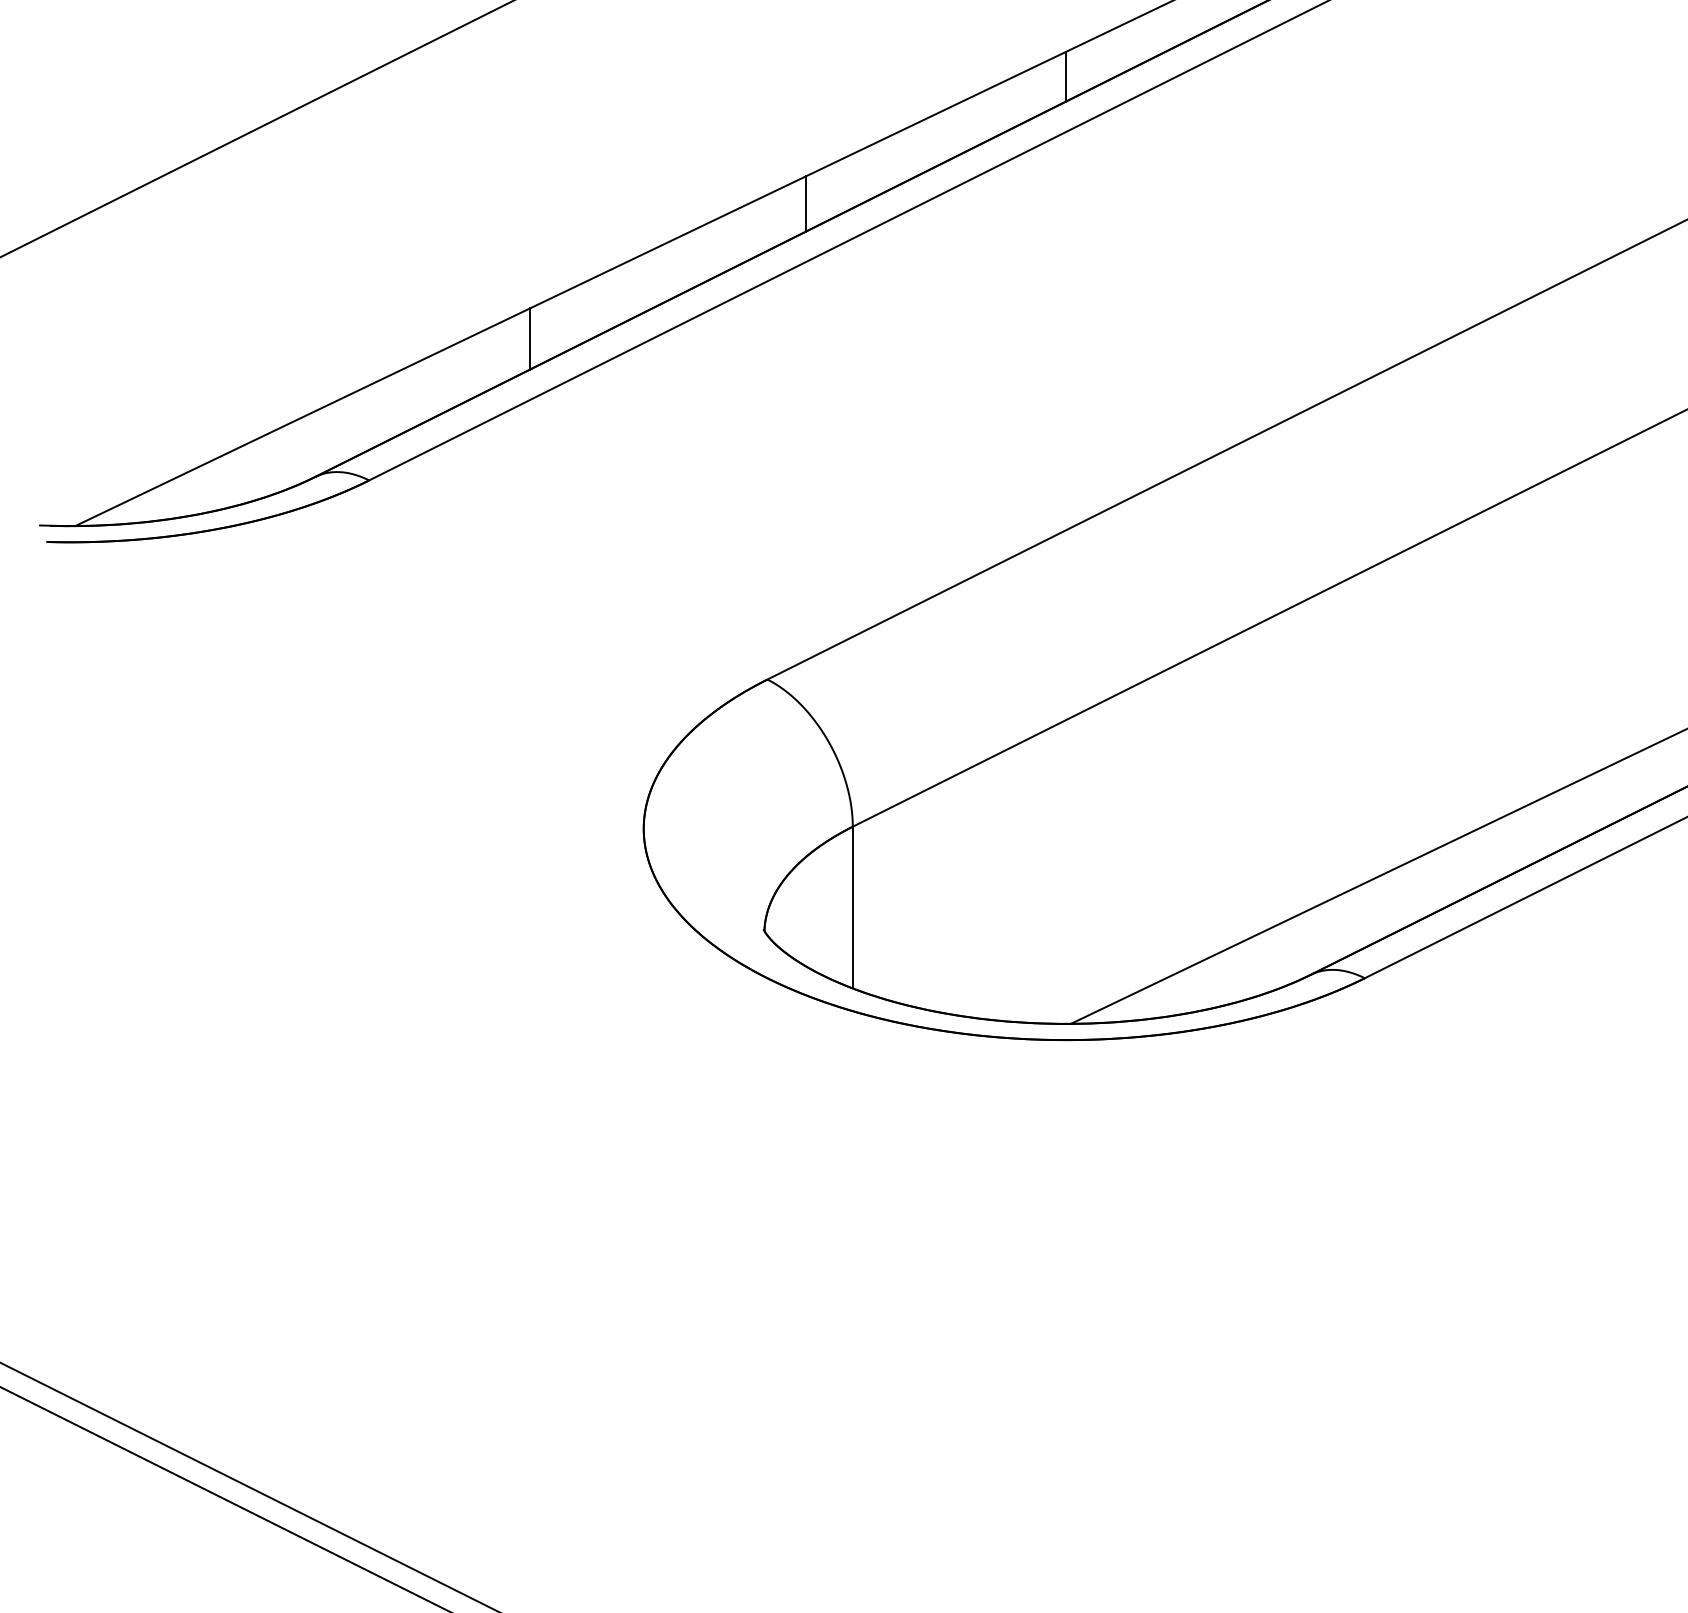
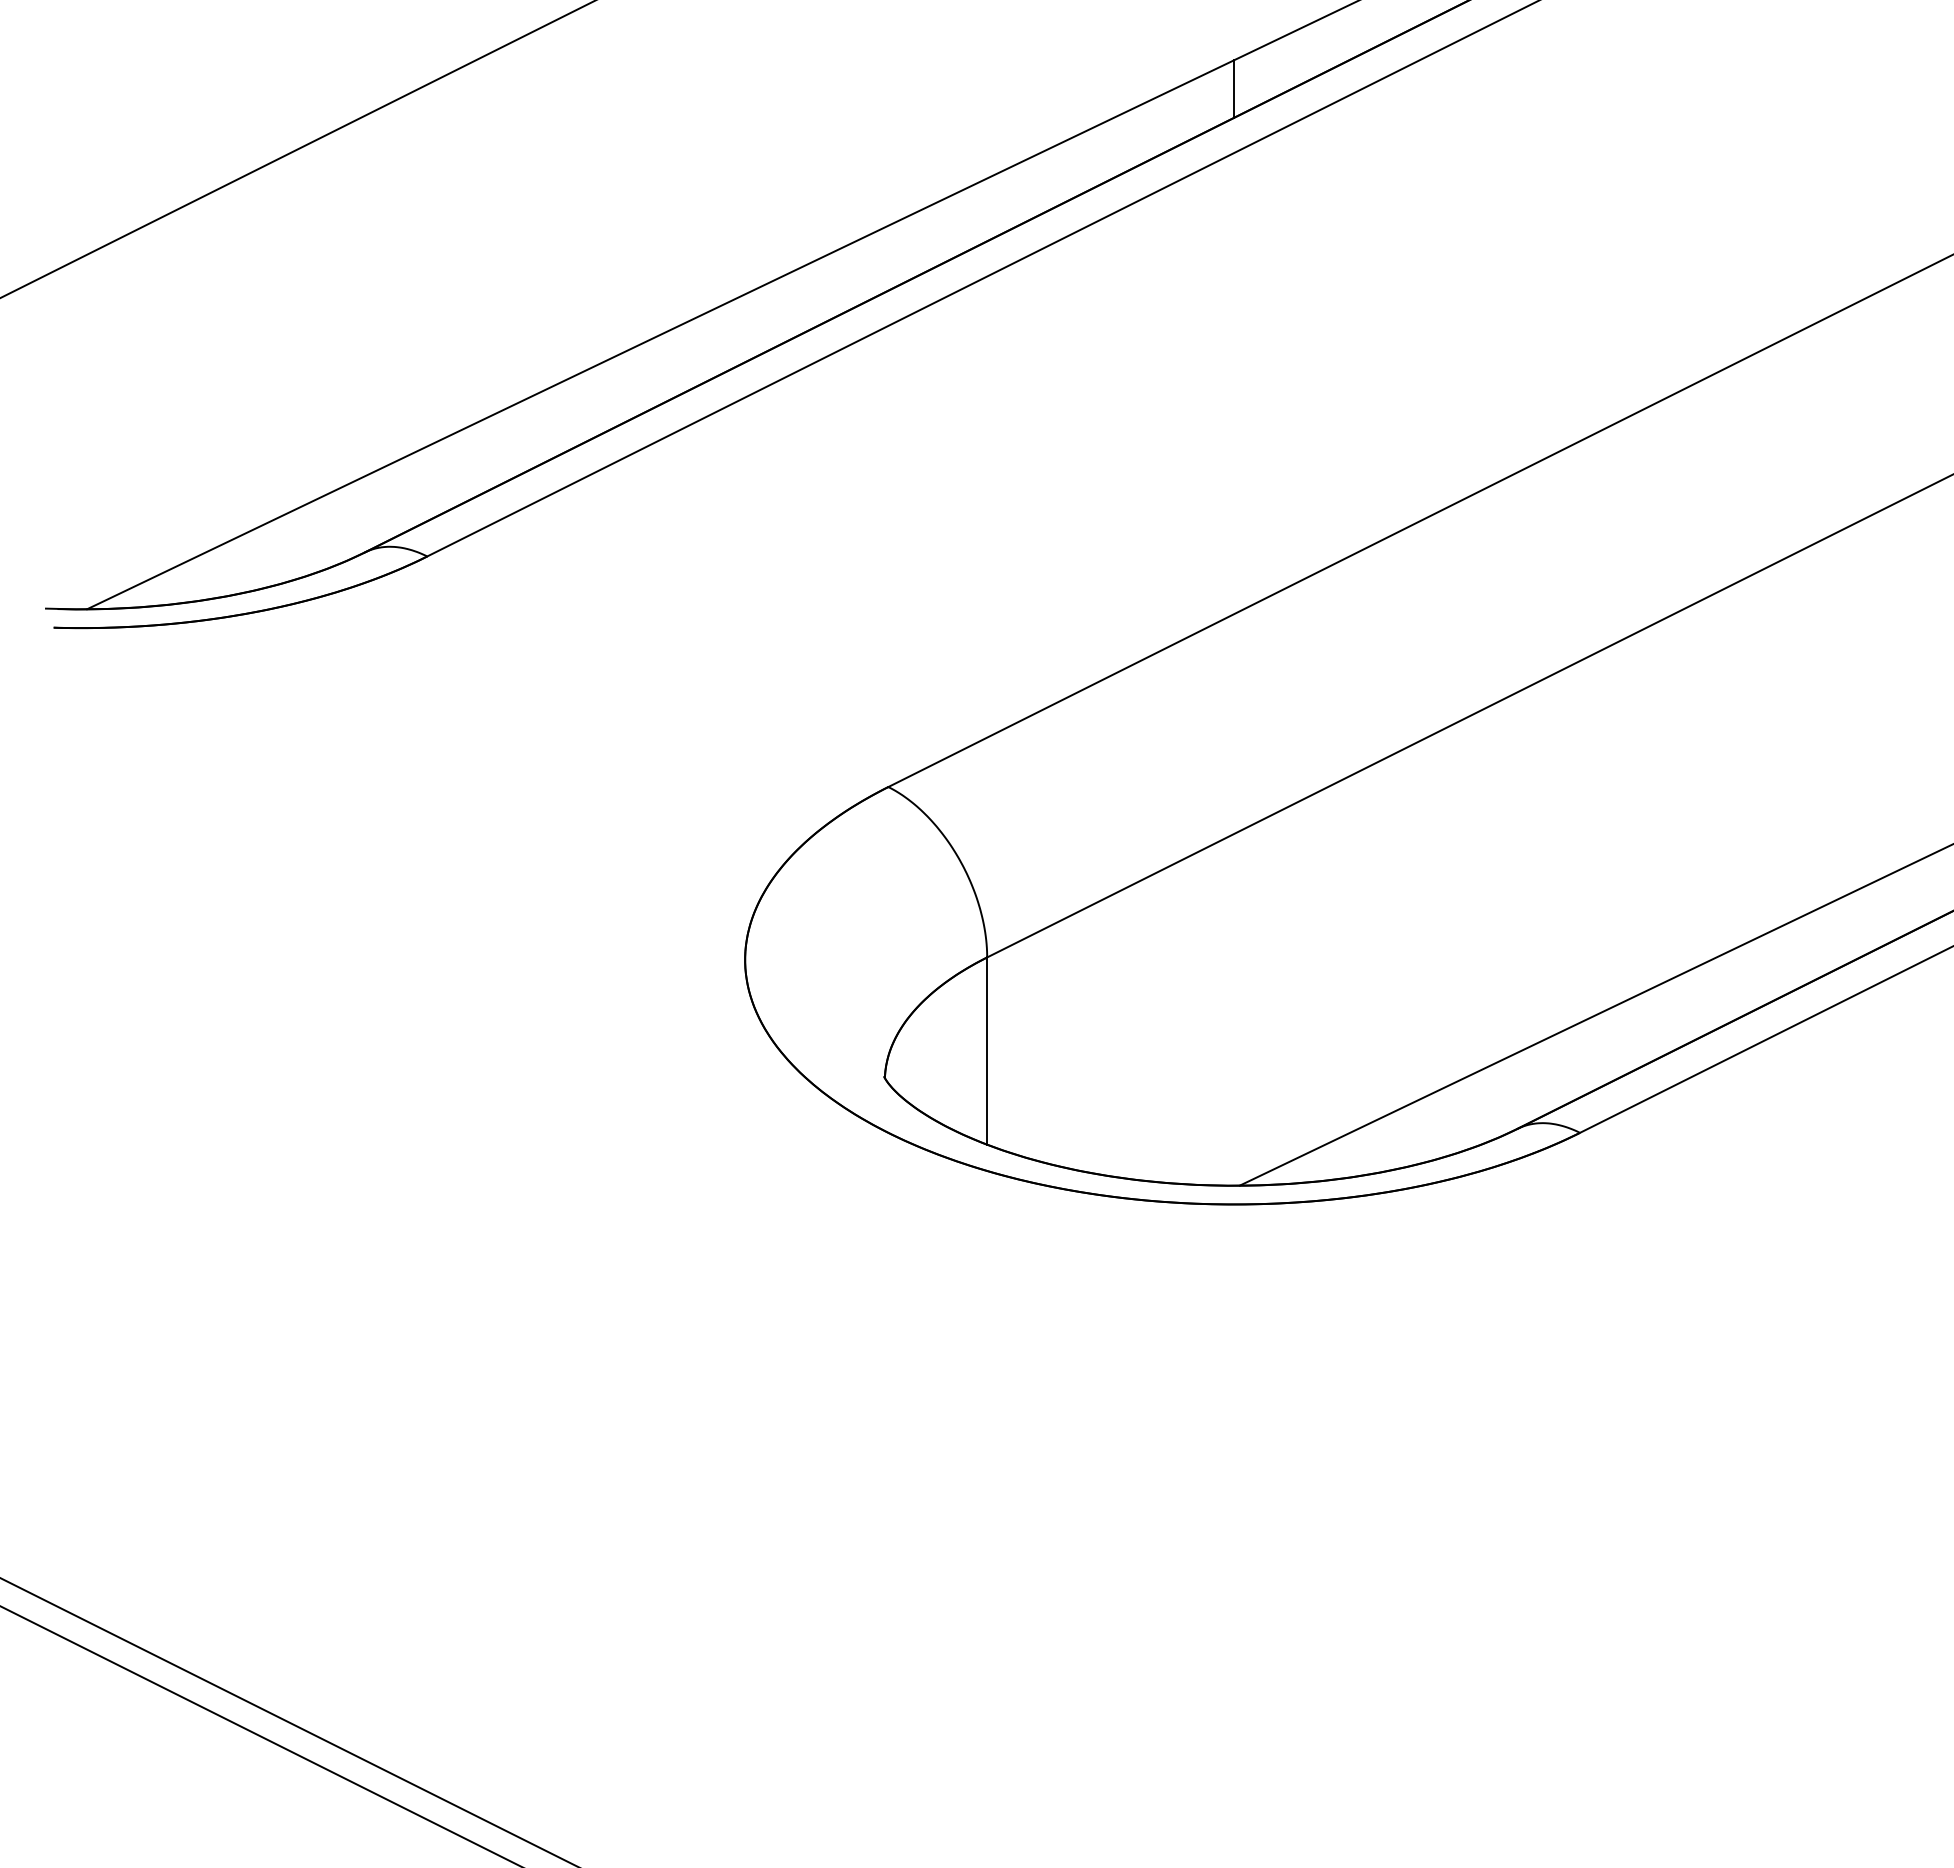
line: (805, 204) -> (932, 236), removed
line: (530, 338) -> (613, 392), removed

